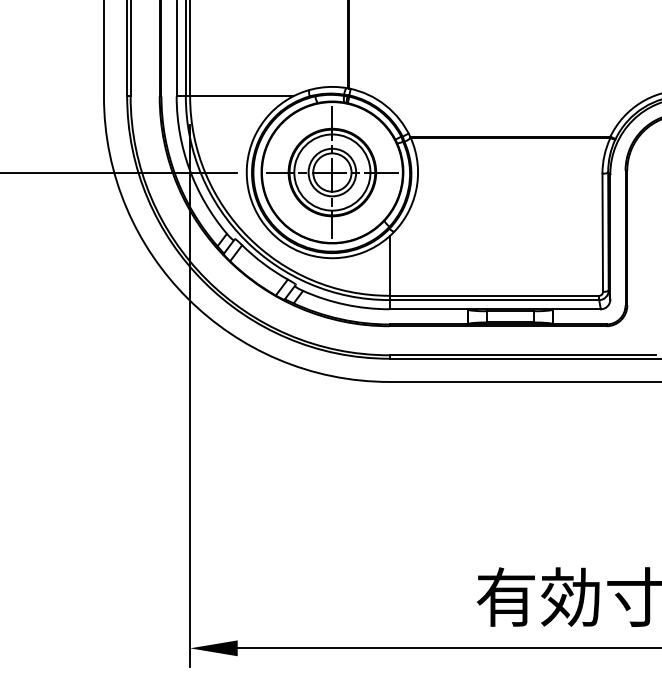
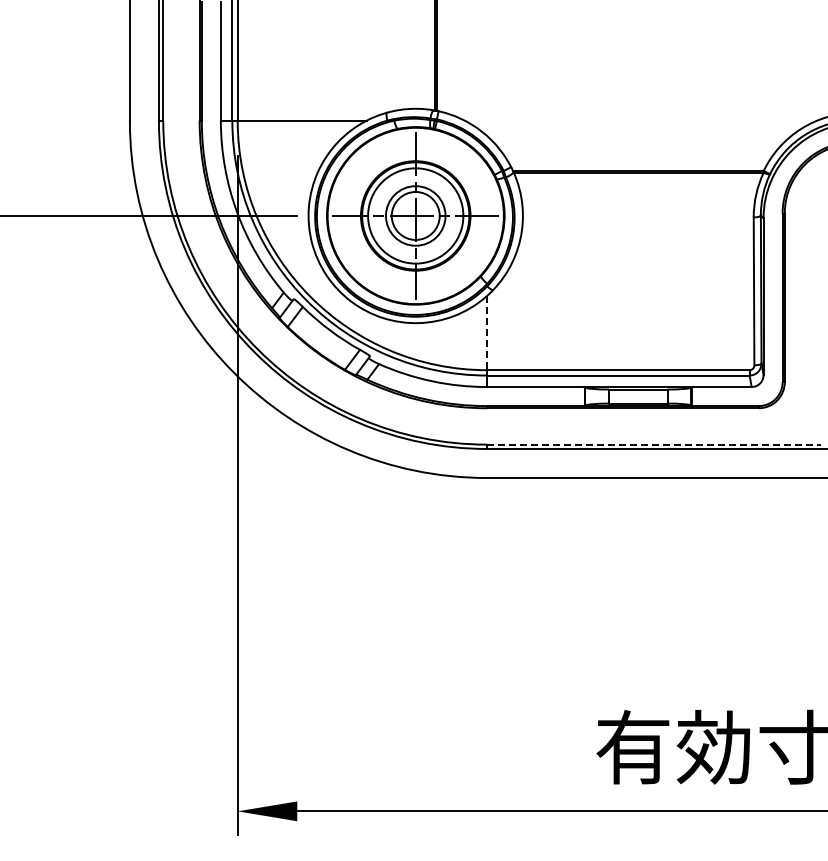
line: (389, 266) -> (487, 333), solid -> dashed
line: (523, 355) -> (654, 444), solid -> dashed

